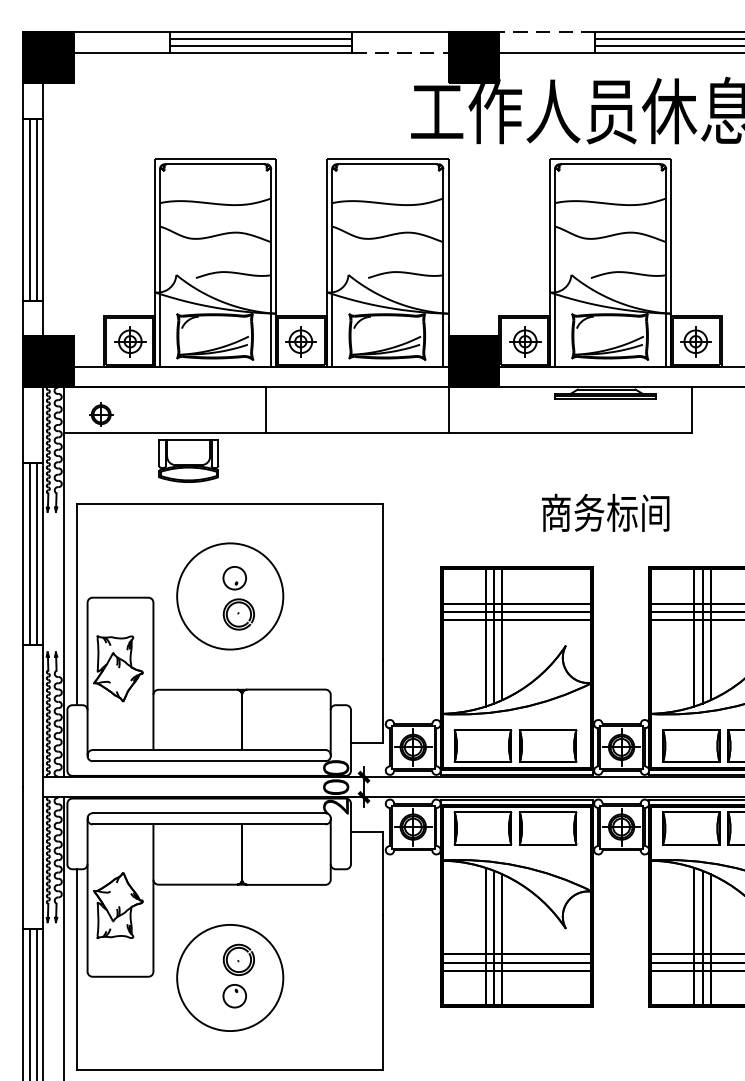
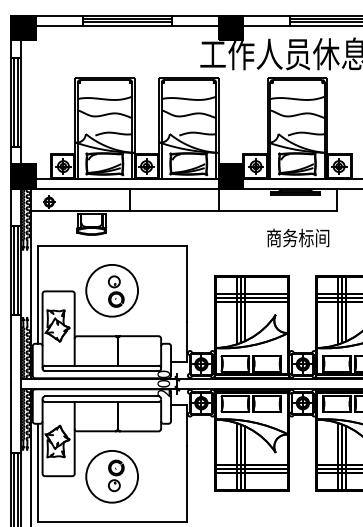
line: (546, 31) -> (266, 15), dashed -> solid
line: (401, 52) -> (195, 25), dashed -> solid
text: (606, 511) -> (298, 237), moved

